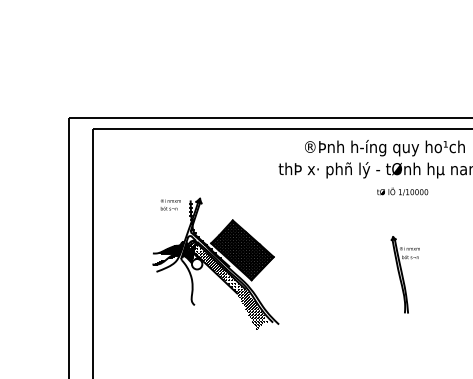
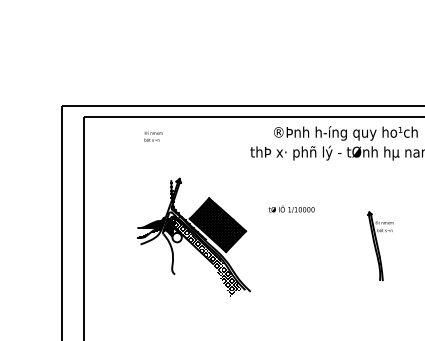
text: (402, 191) -> (291, 209), moved
text: (170, 204) -> (153, 136), moved
part: (404, 274) -> (379, 245), moved

